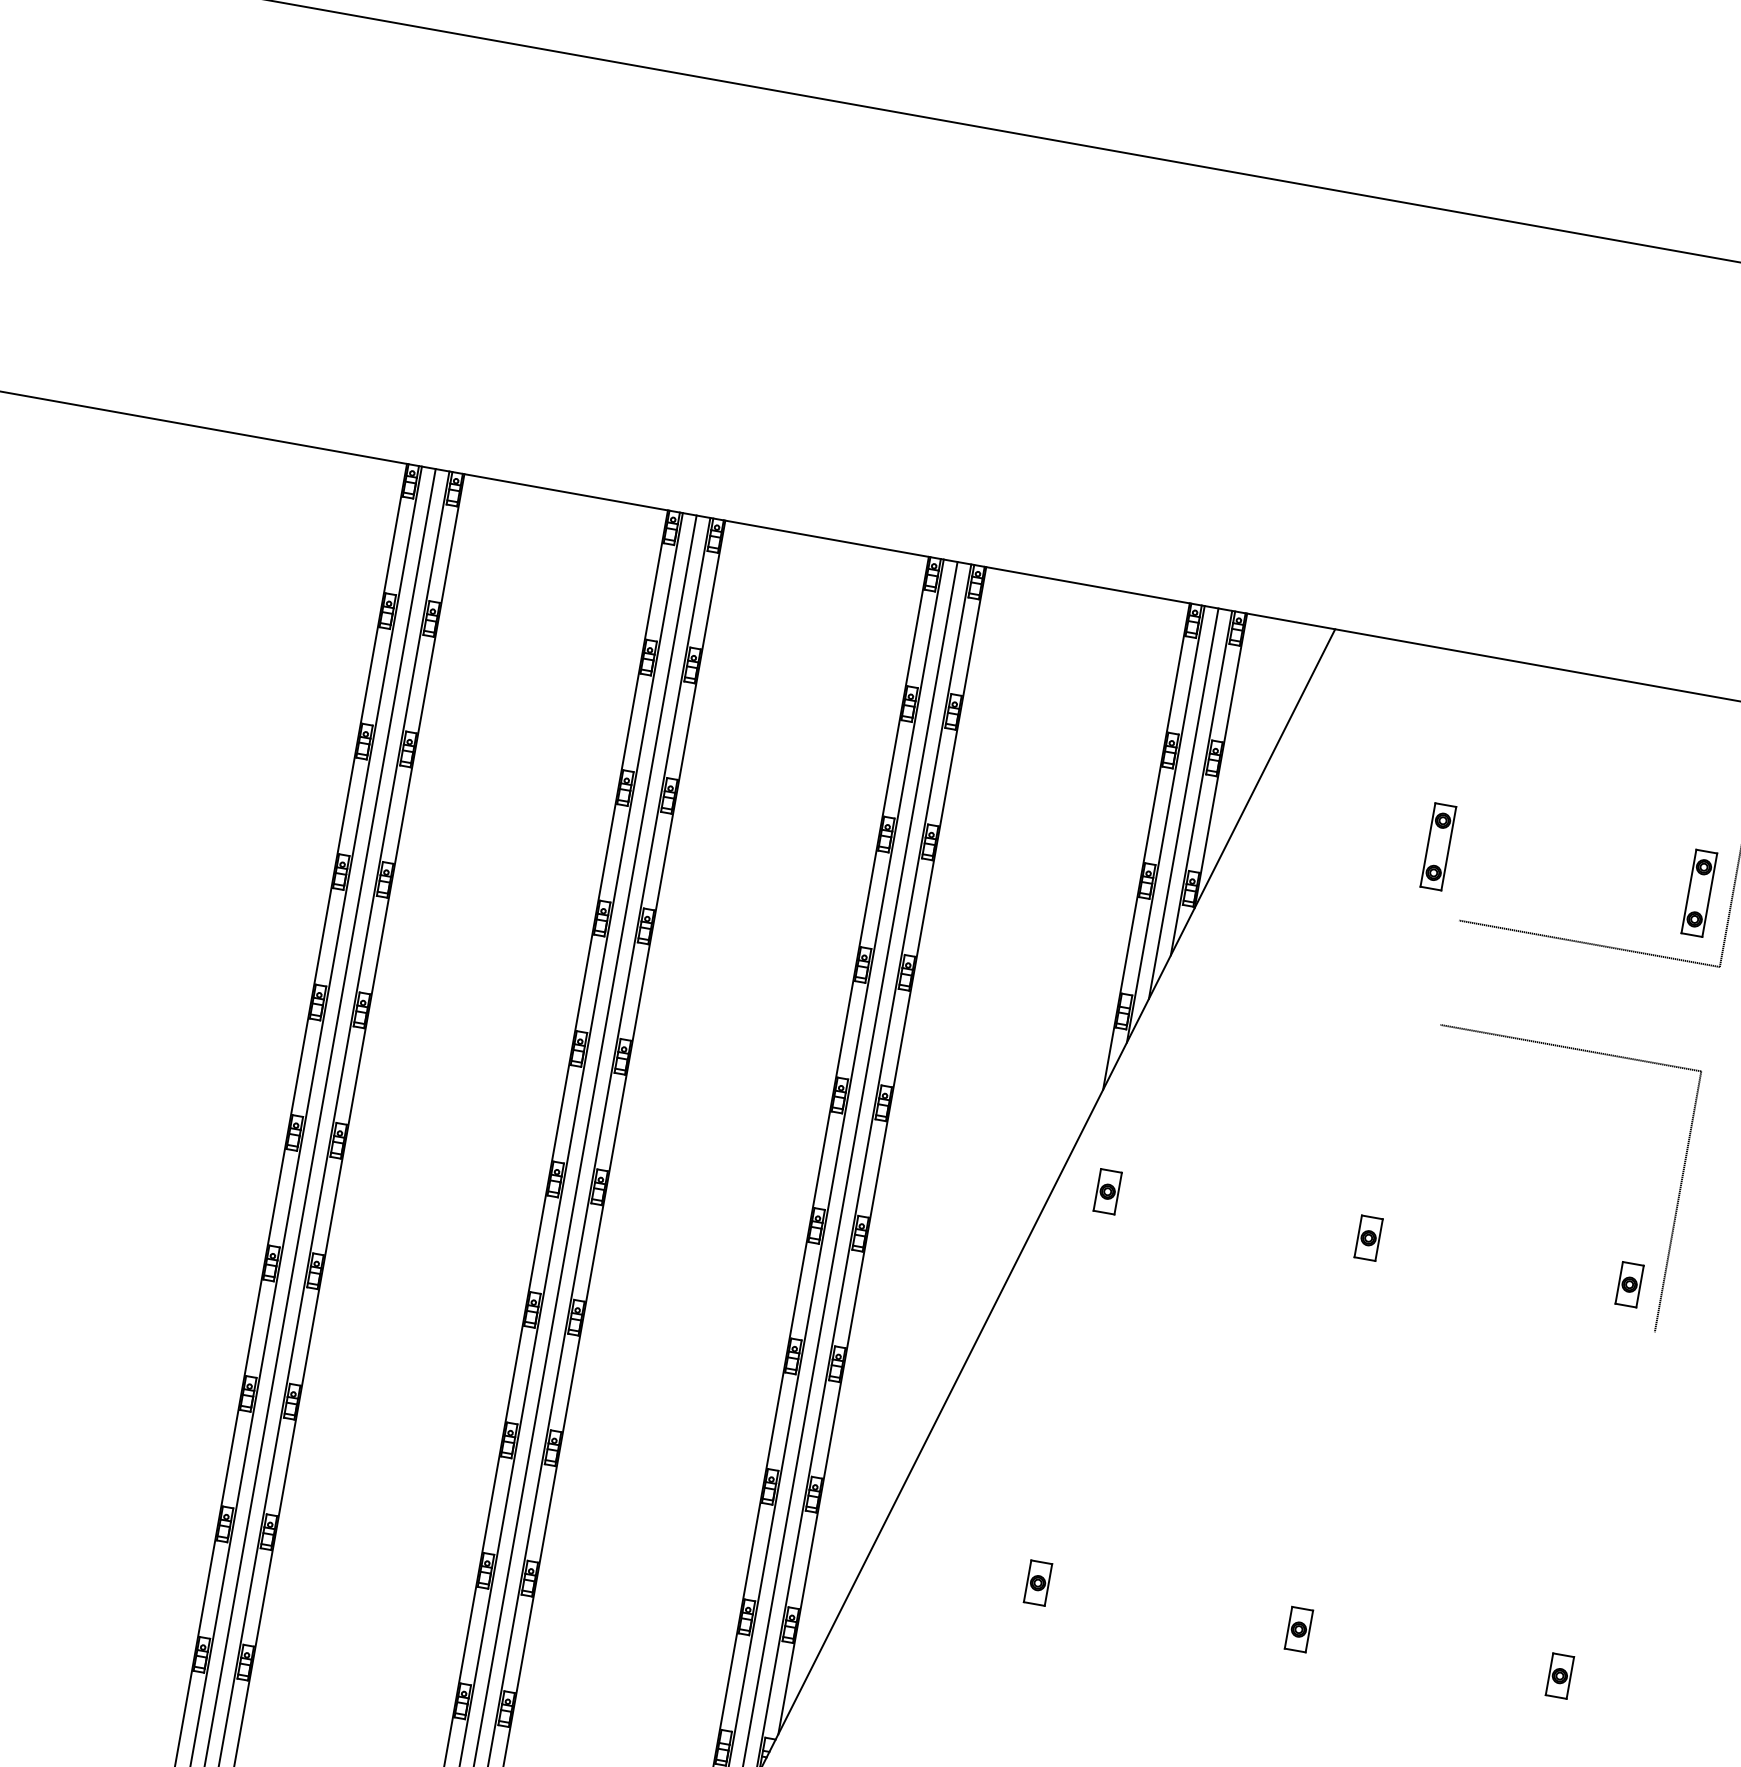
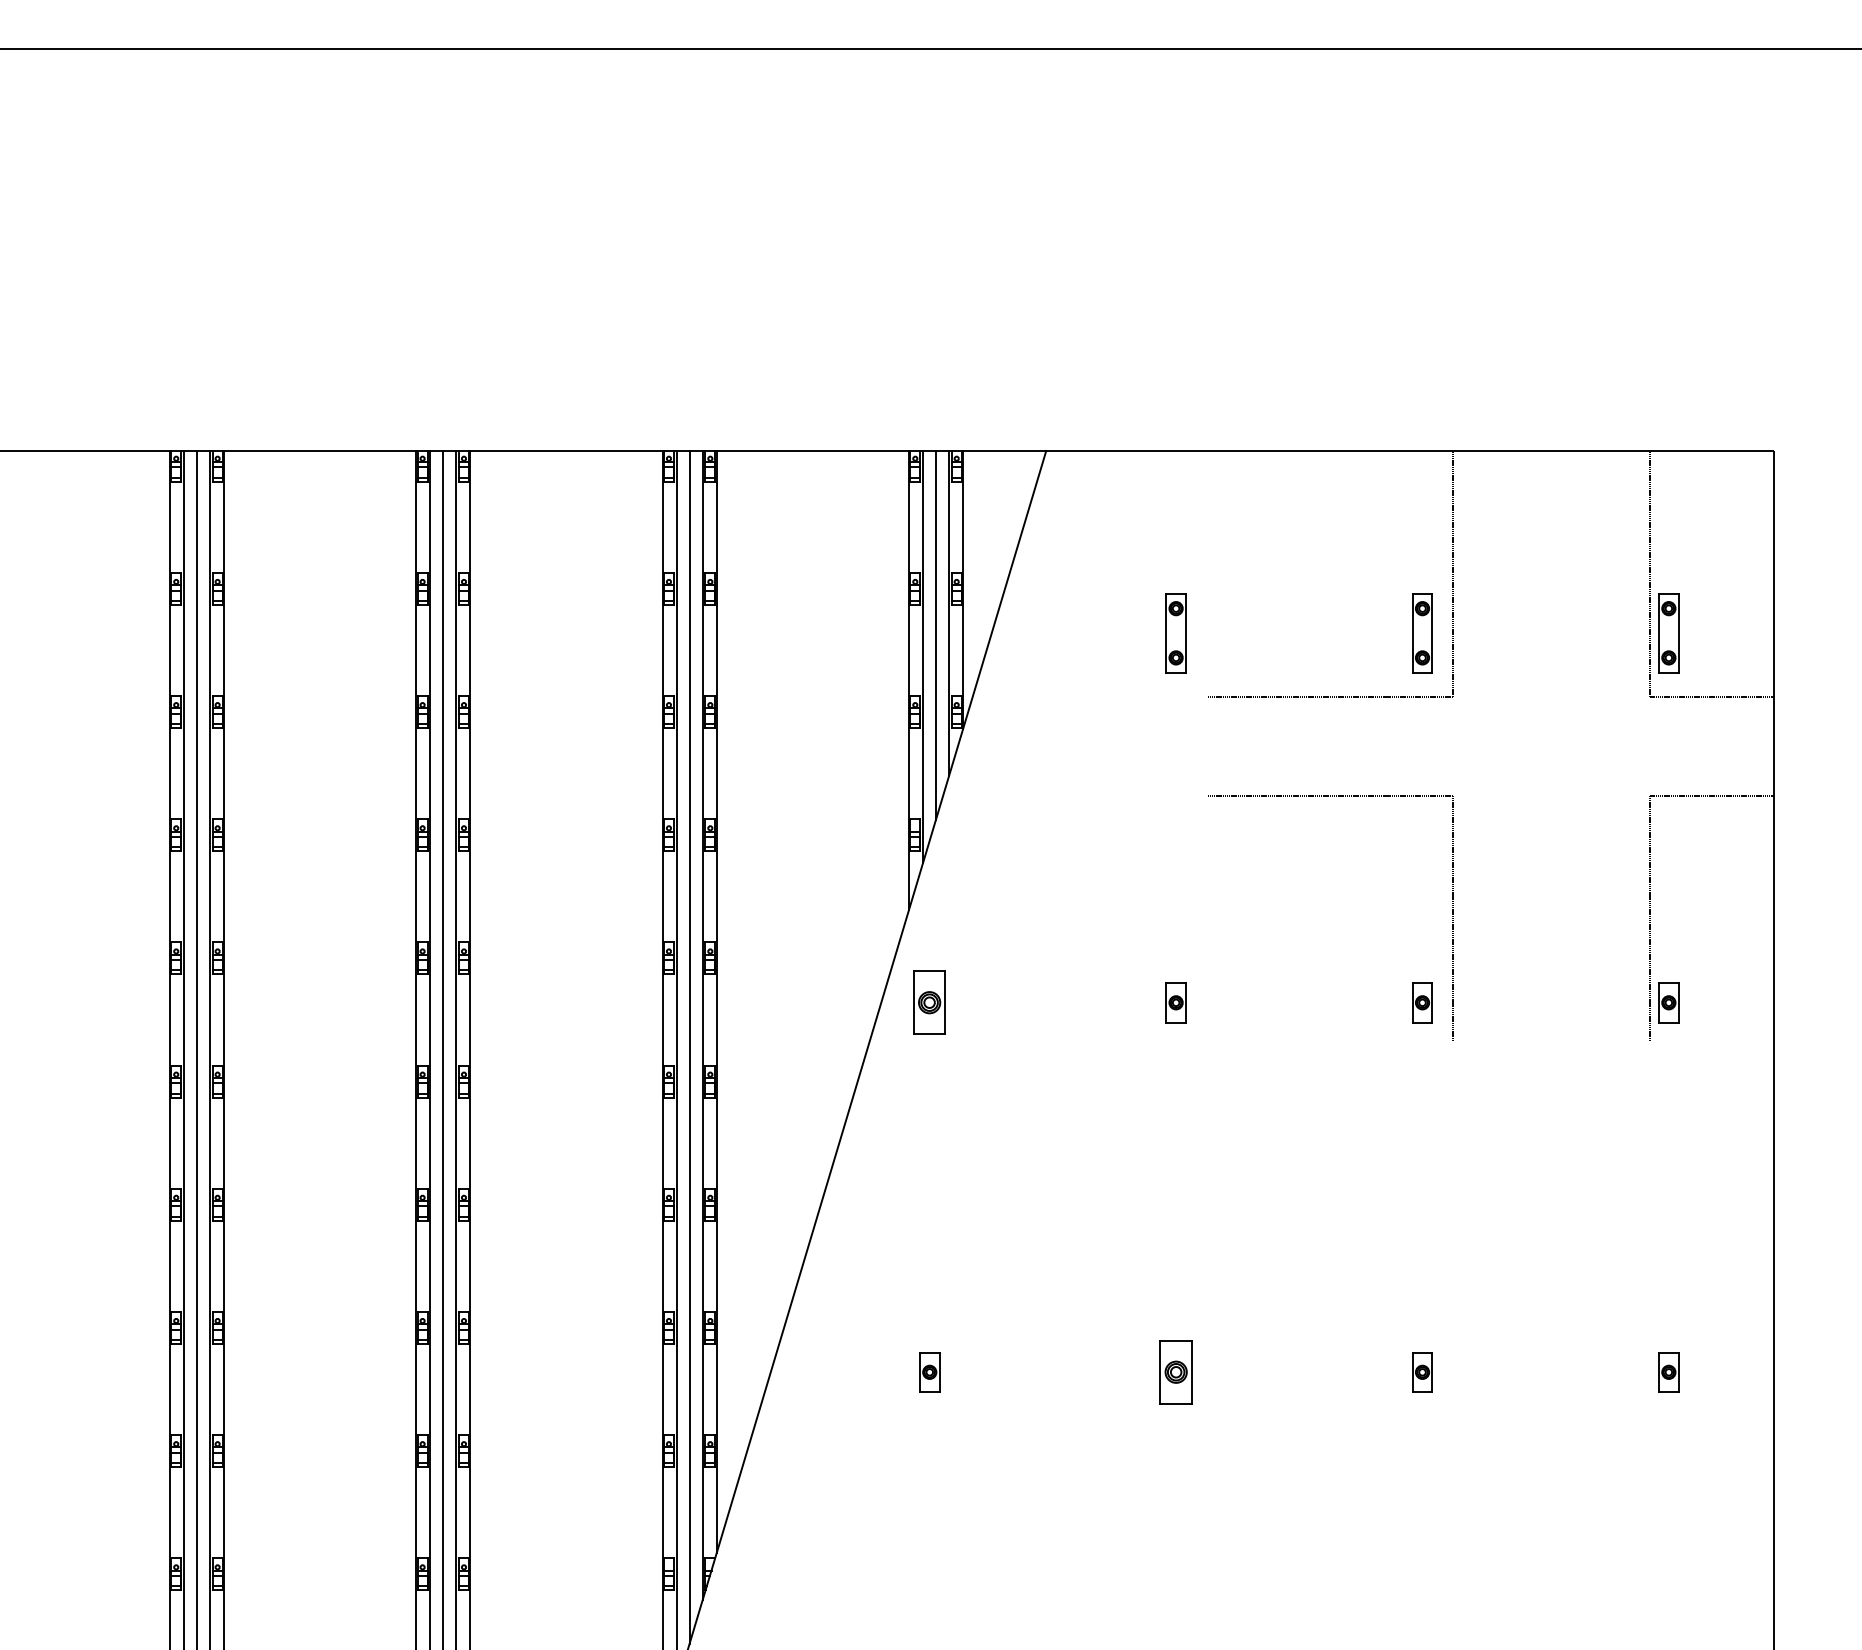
part: (1107, 1191) -> (929, 1002), size x1.6
part: (1298, 1629) -> (1175, 1372), size x1.6

